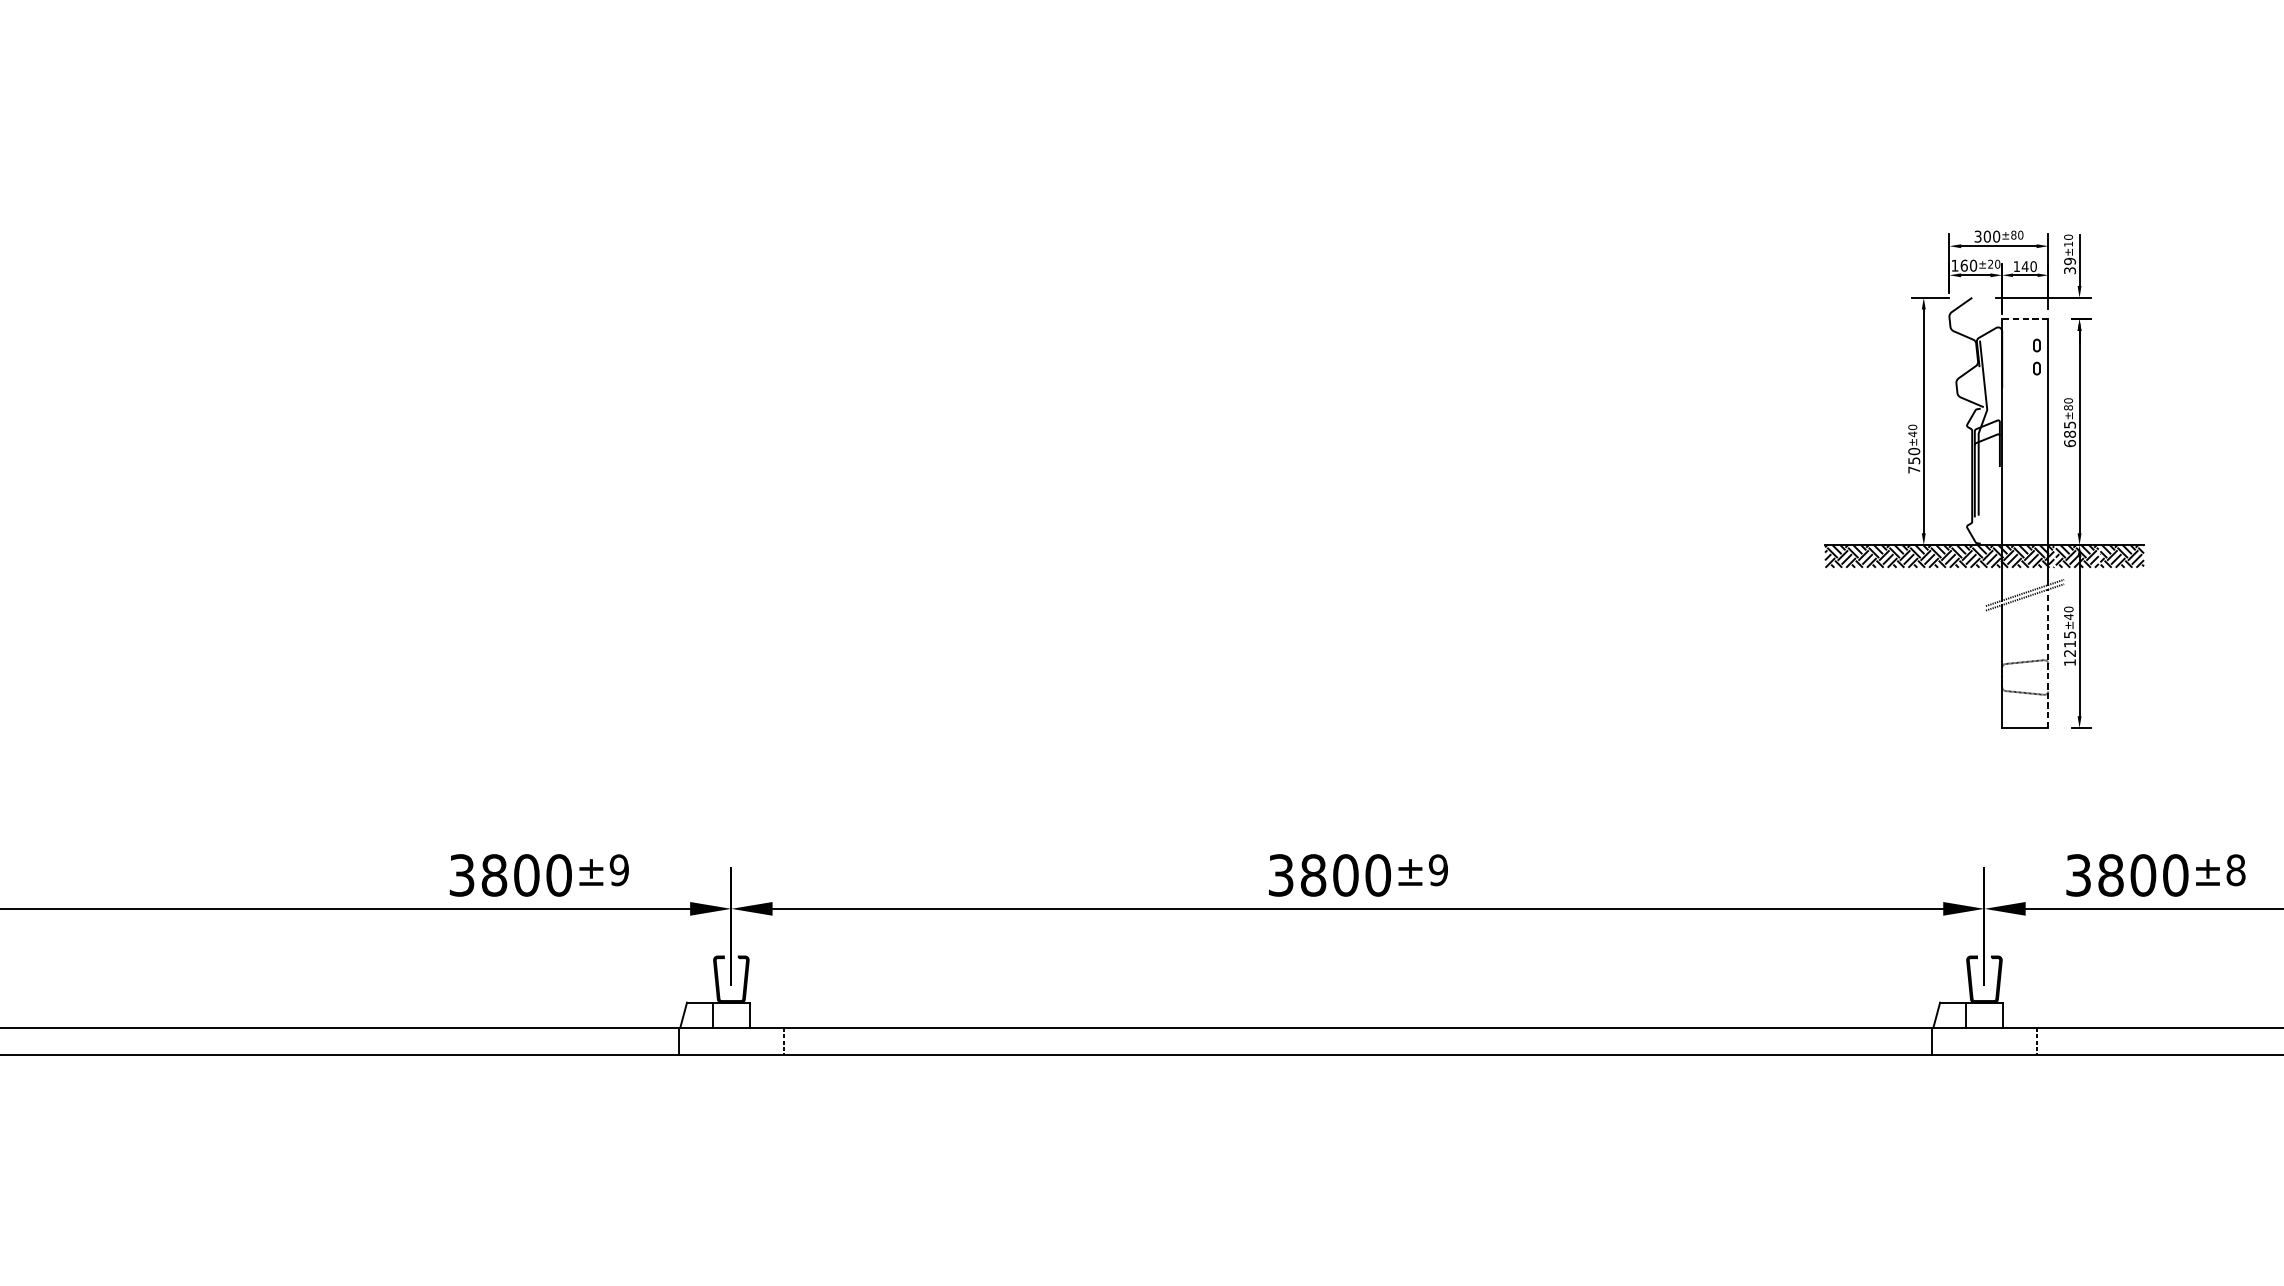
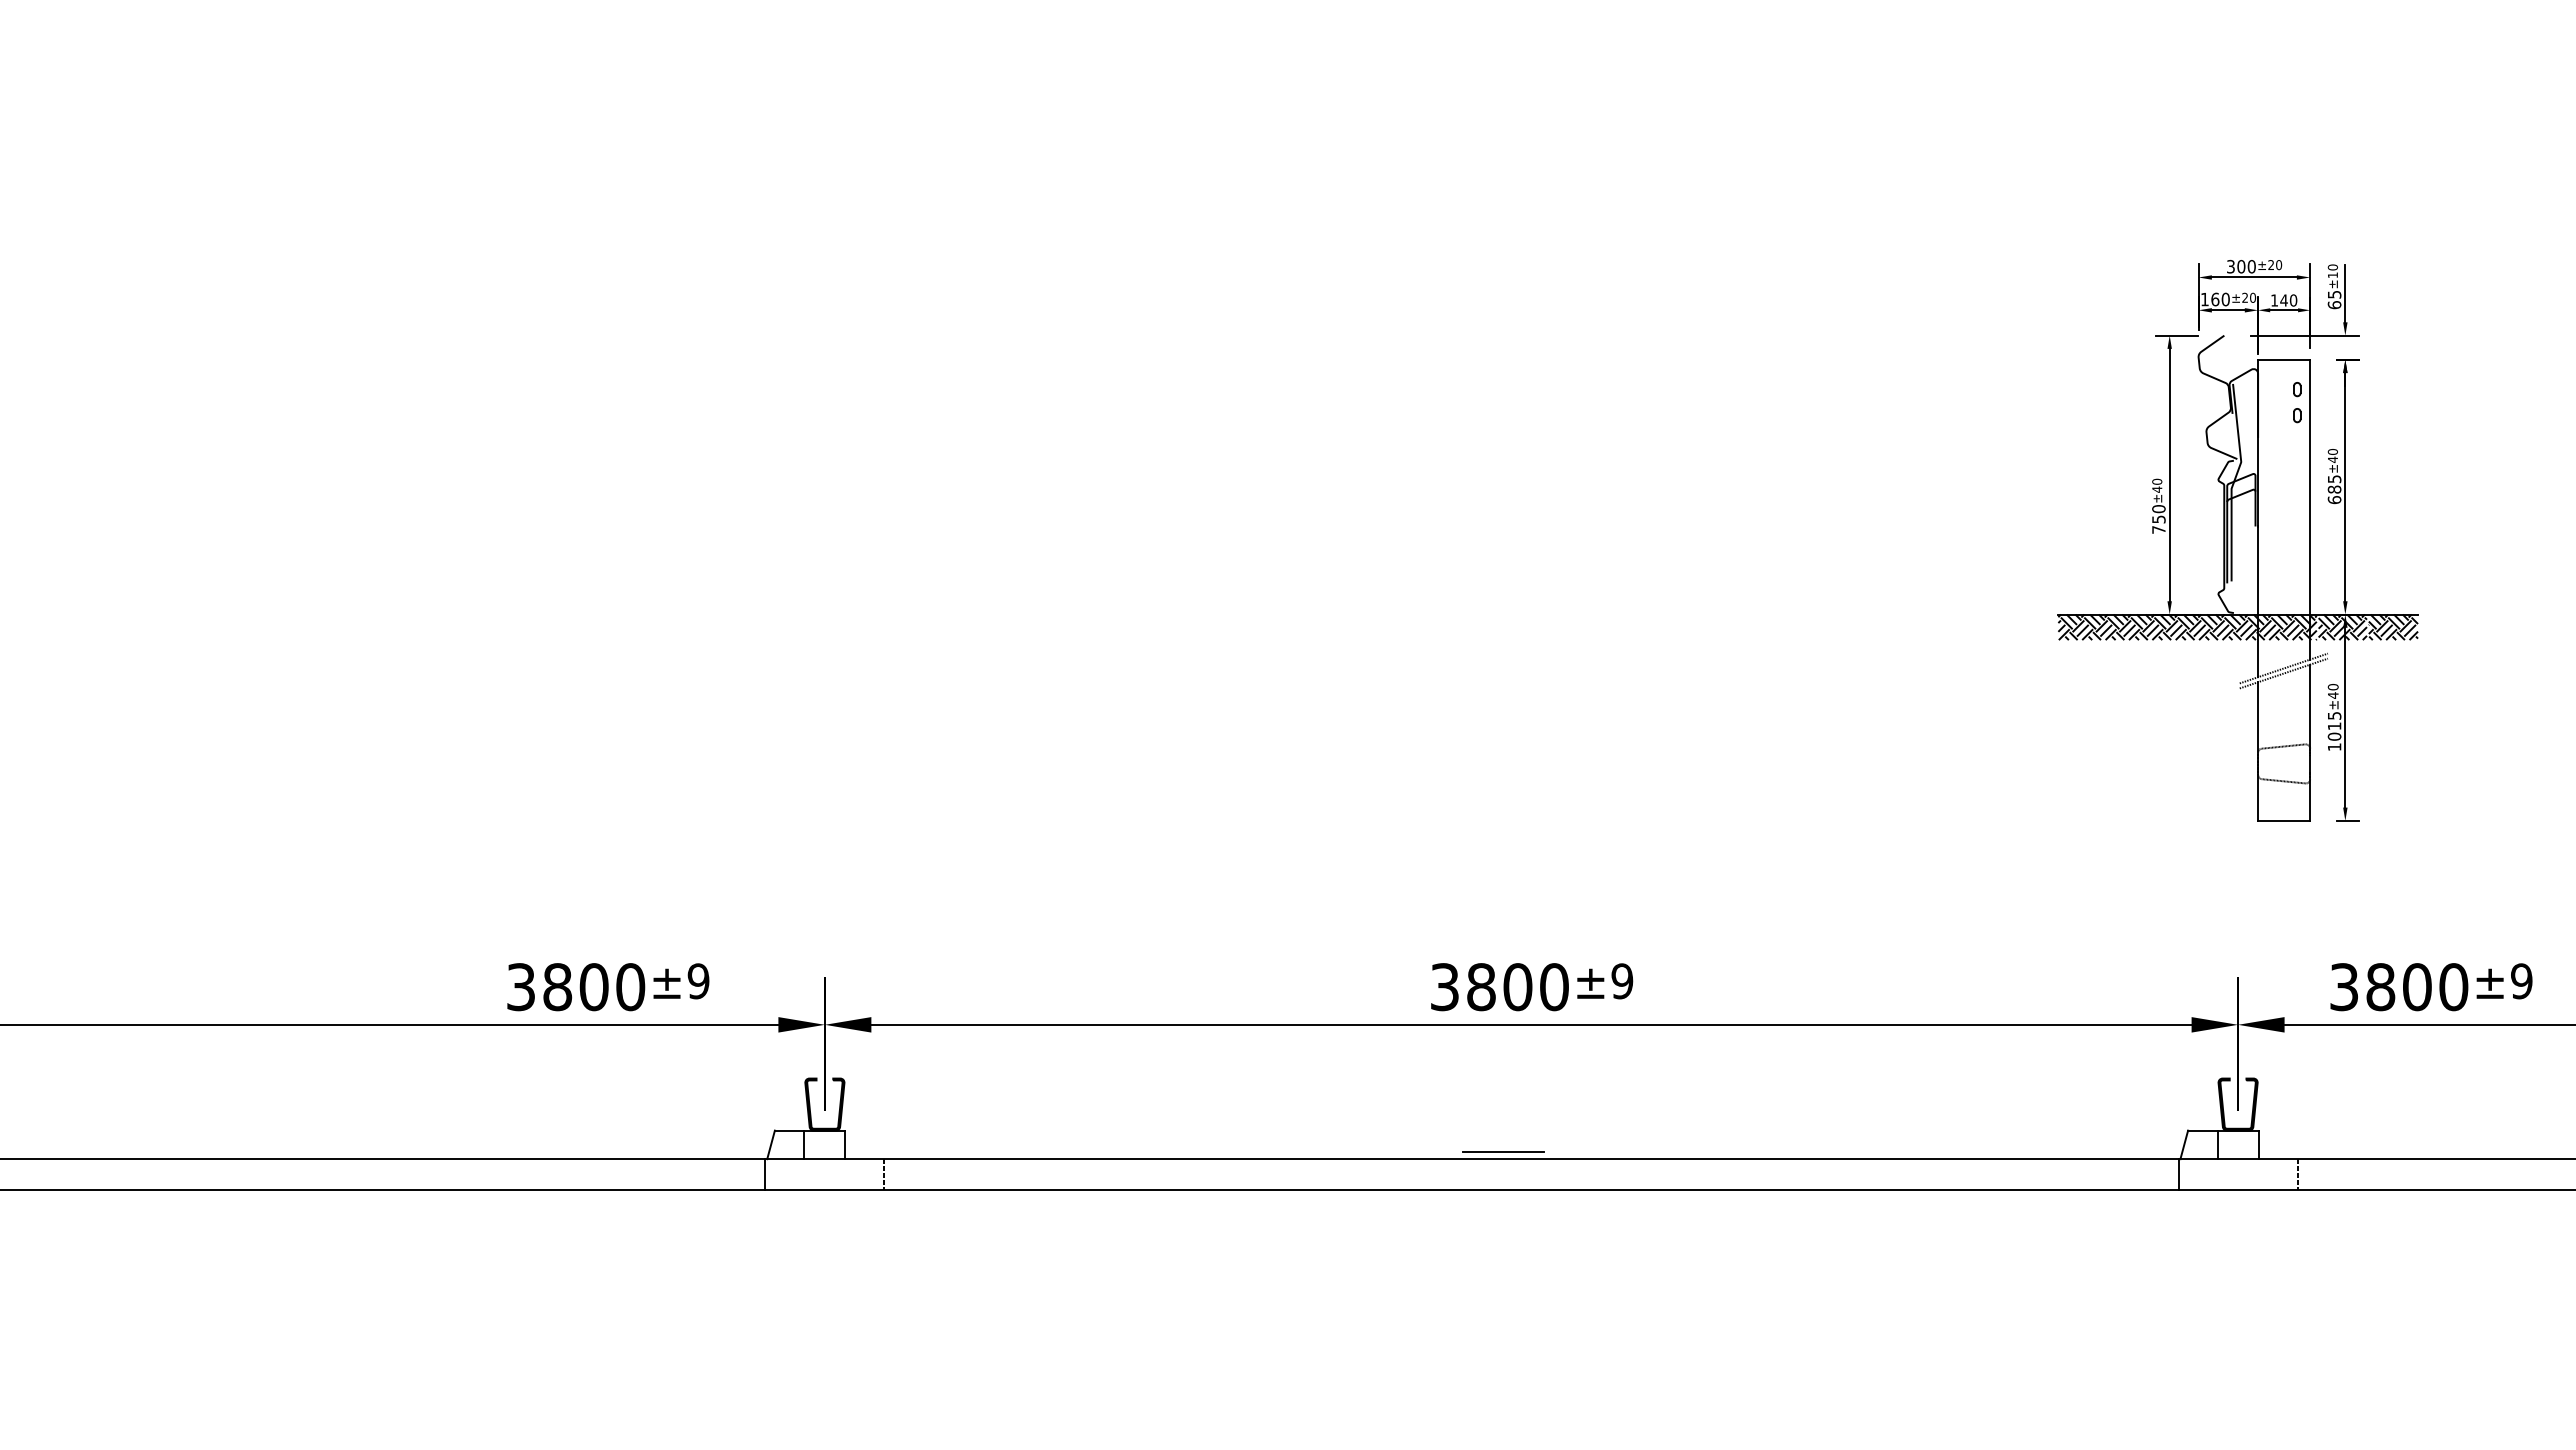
text: (2014, 235) -> (2271, 265), ±80 -> ±20
text: (2069, 265) -> (2334, 299), 39 -> 65
line: (2024, 318) -> (2283, 359), dashed -> solid
text: (2068, 407) -> (2332, 459), ±80 -> ±40
text: (2069, 653) -> (2334, 736), 1215 -> 1015
line: (2048, 658) -> (2310, 742), dashed -> solid
text: (2235, 870) -> (2521, 981), ±8 -> ±9
line: (1333, 1021) -> (1503, 1151), added

